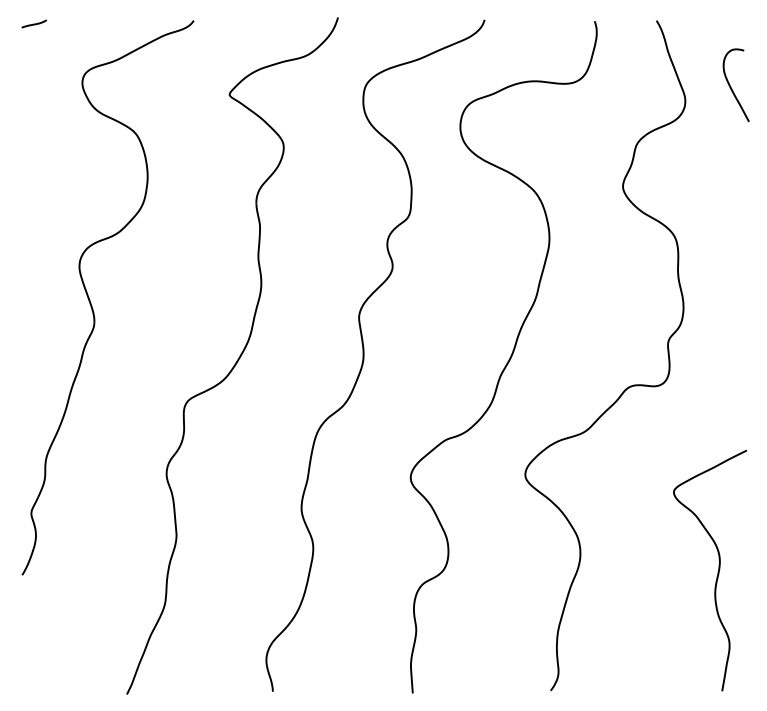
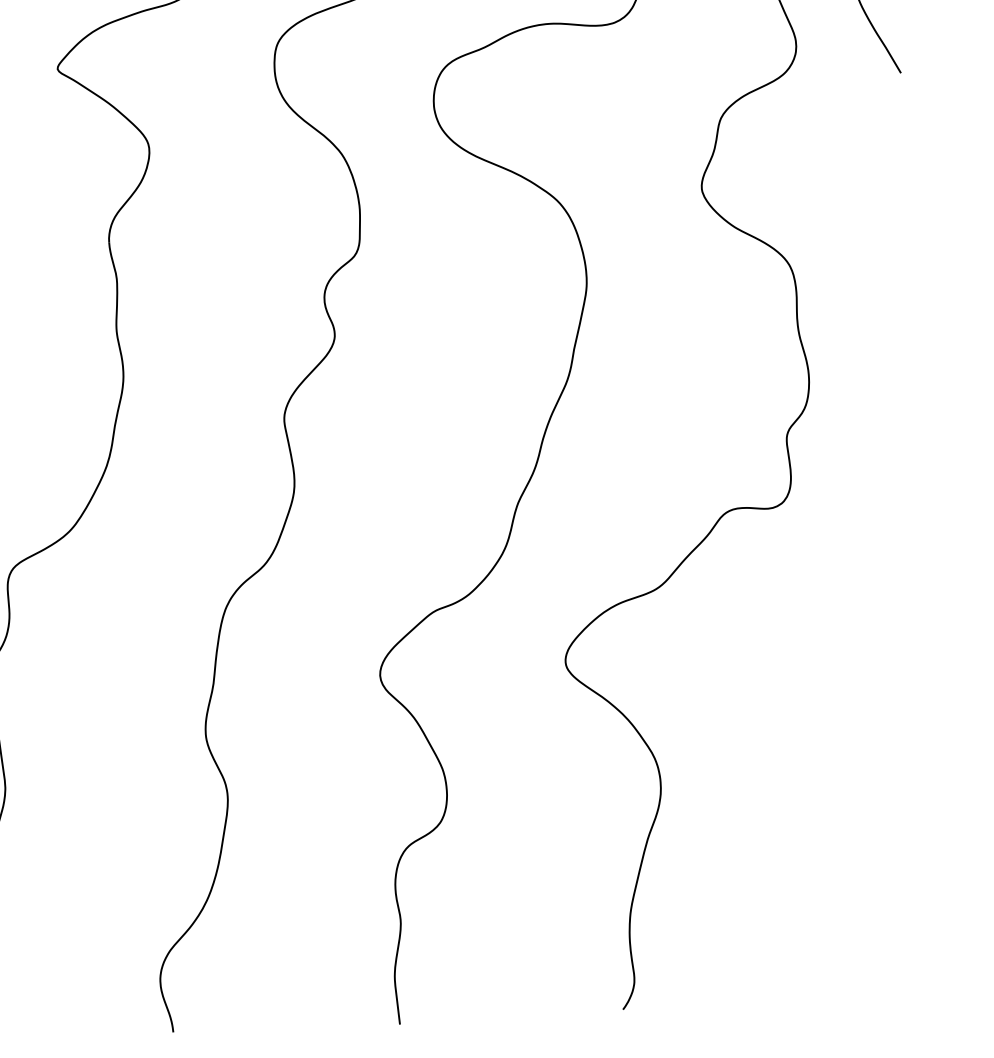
curve: (717, 572) -> (884, 805), removed

